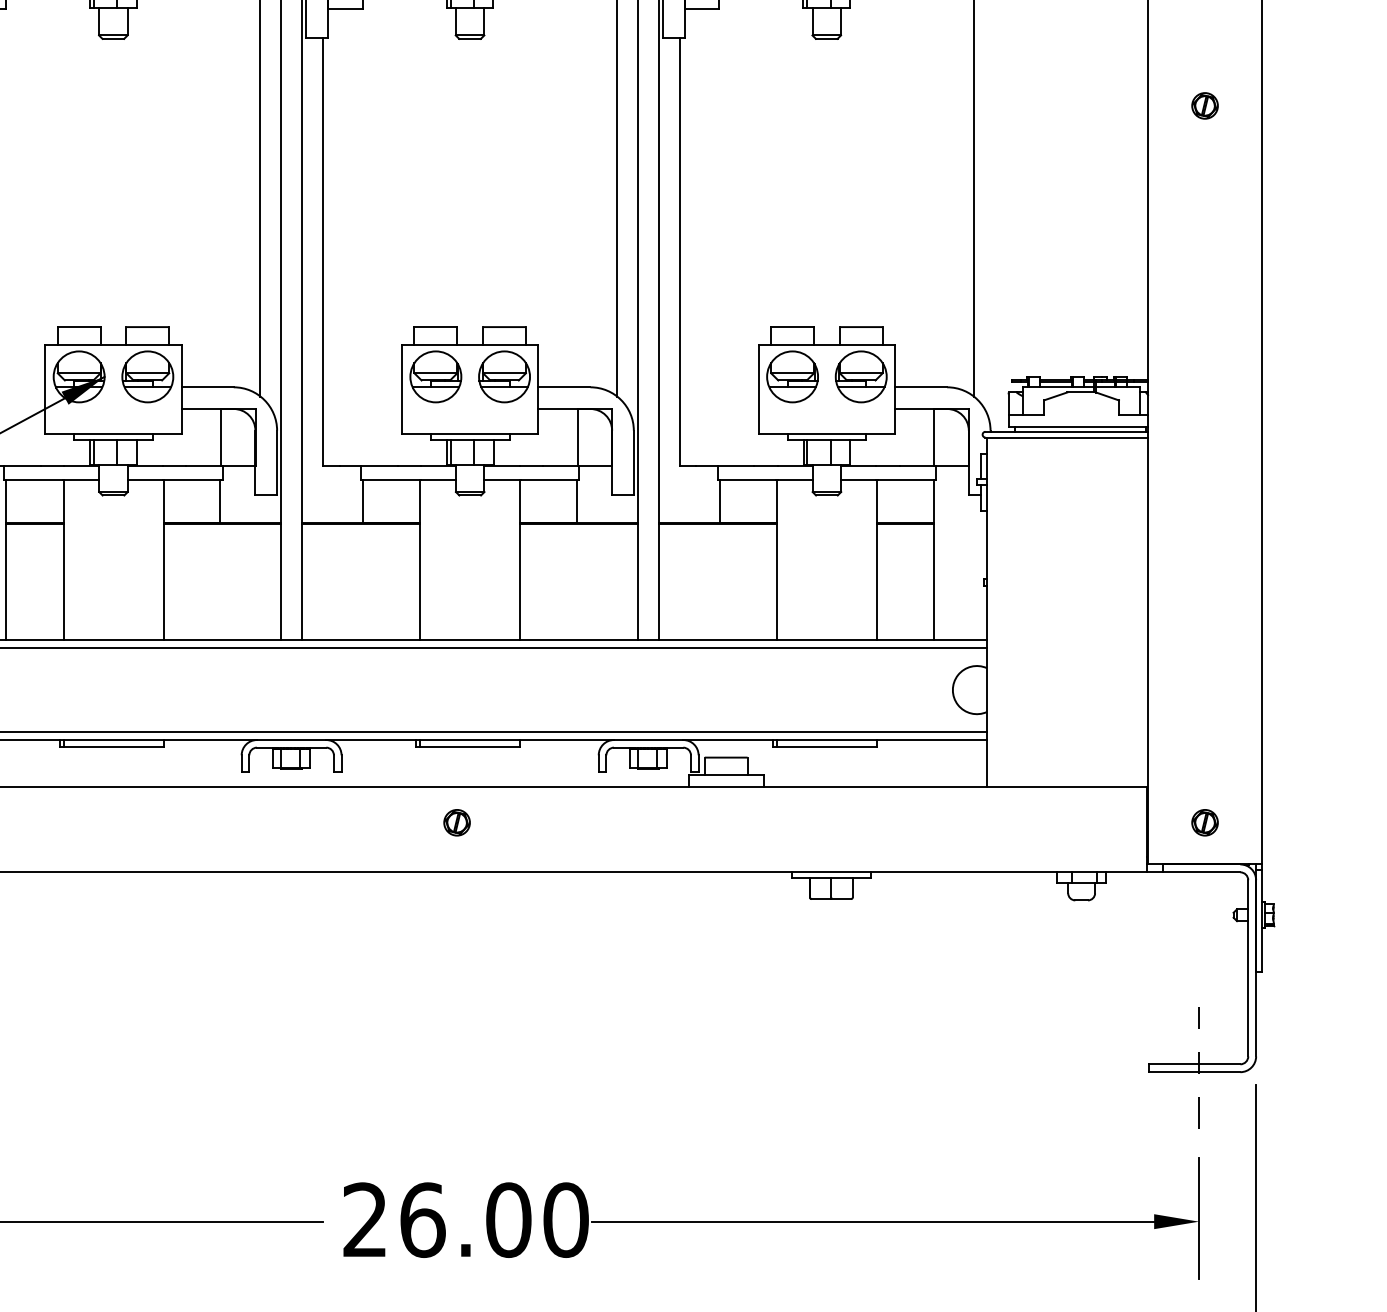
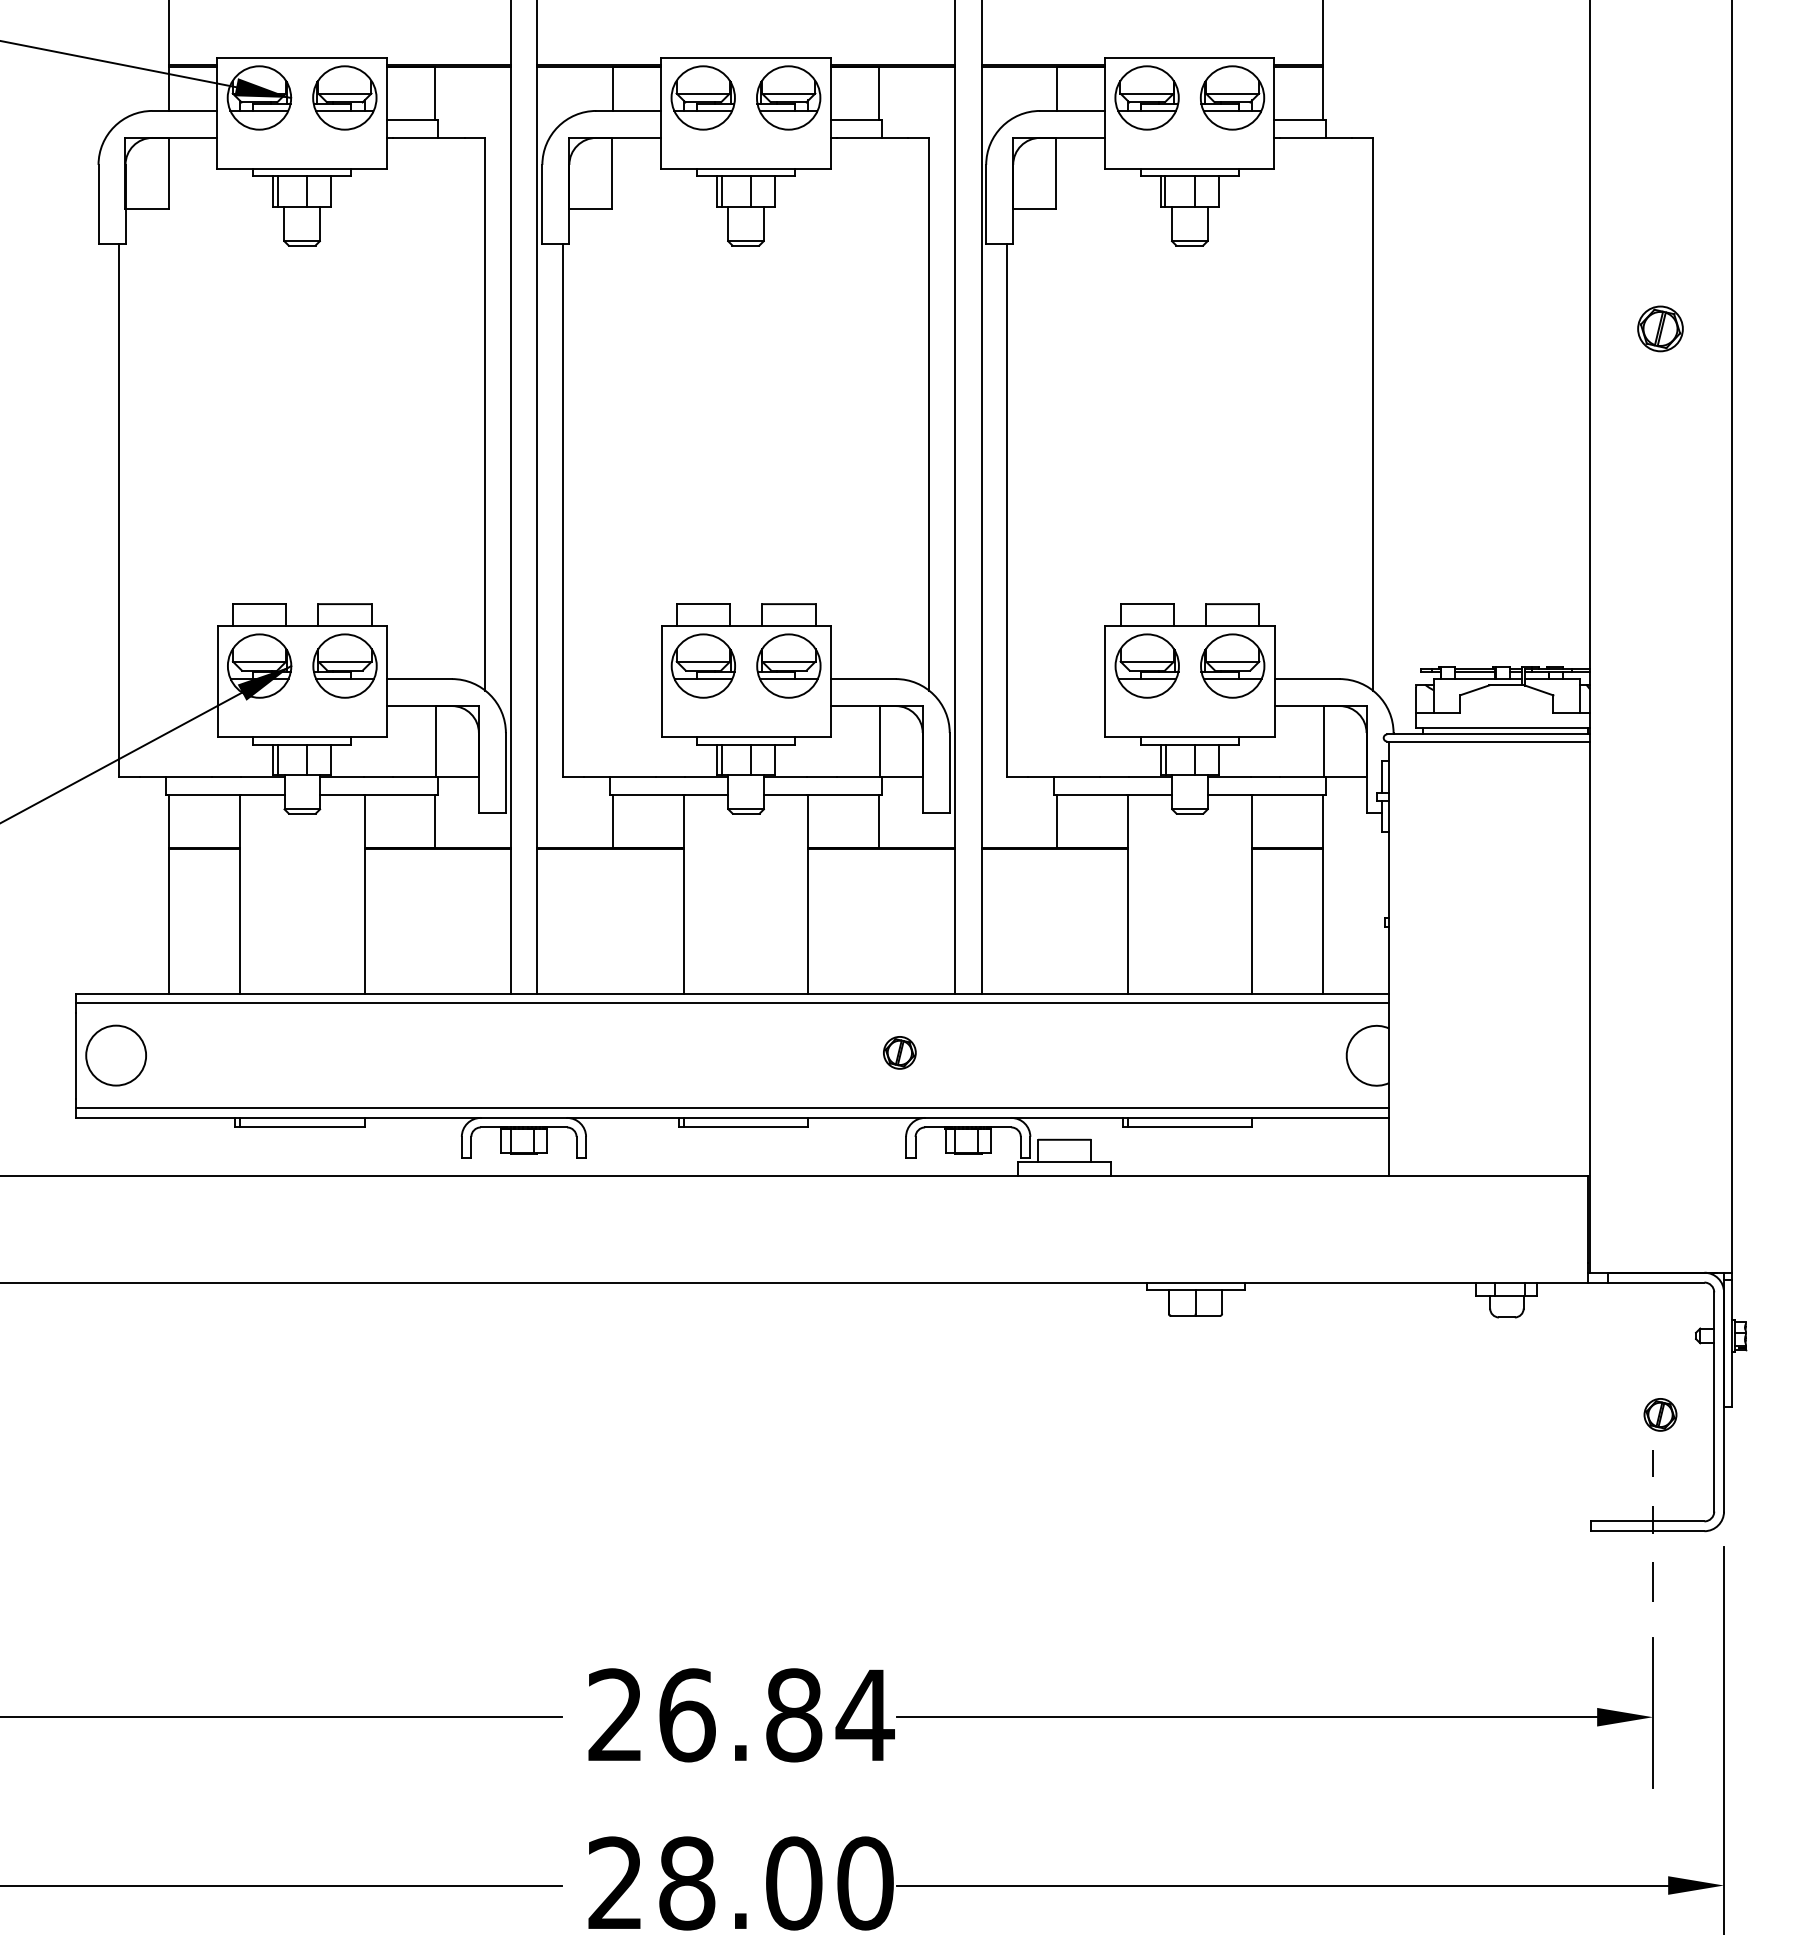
part: (1205, 105) -> (1660, 328), size x1.4
part: (456, 822) -> (899, 1052), moved
part: (1205, 822) -> (1660, 1414), moved
text: (538, 1220) -> (830, 1715), 26.00 -> 26.84

